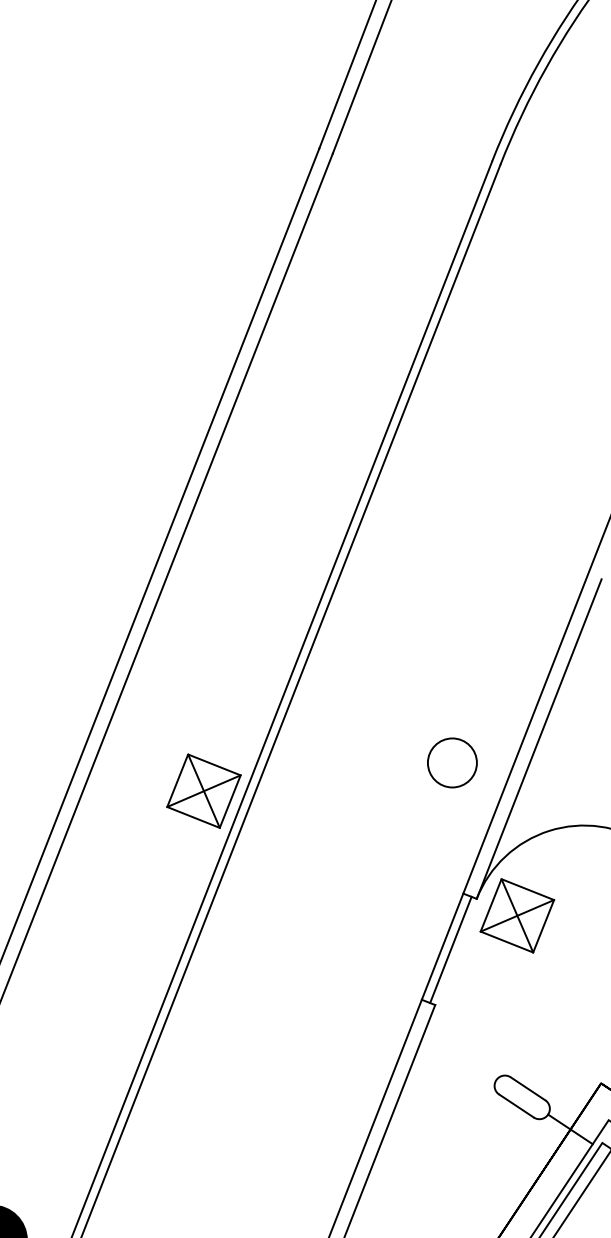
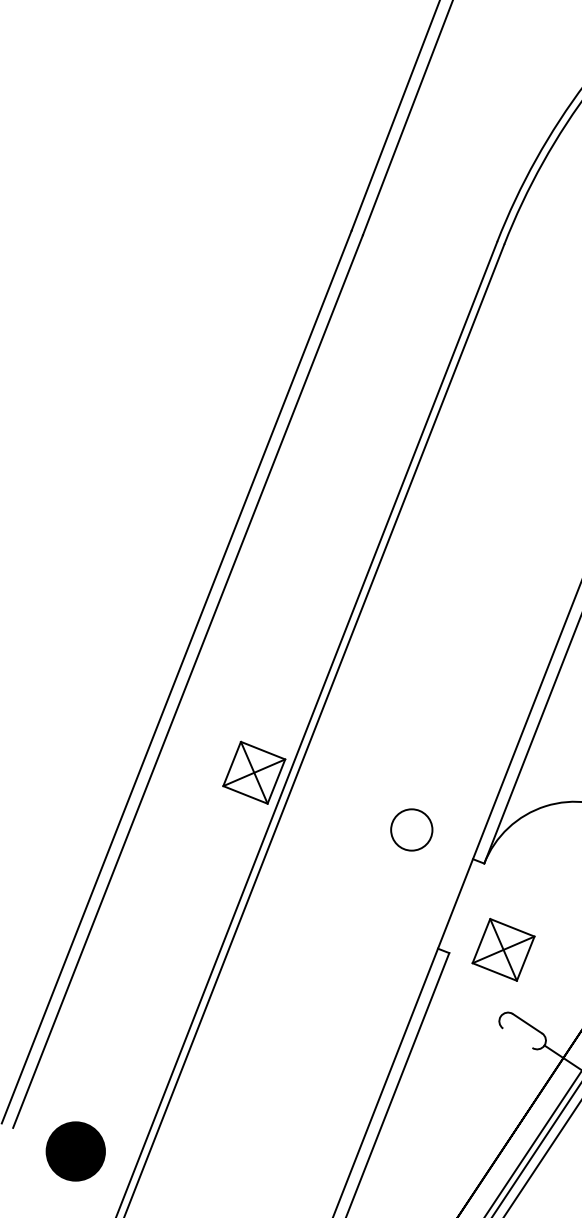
circle: (452, 762) -> (411, 829), moved
part: (517, 915) -> (503, 949), moved
line: (450, 949) -> (462, 906), removed
line: (516, 1105) -> (517, 1037), removed

